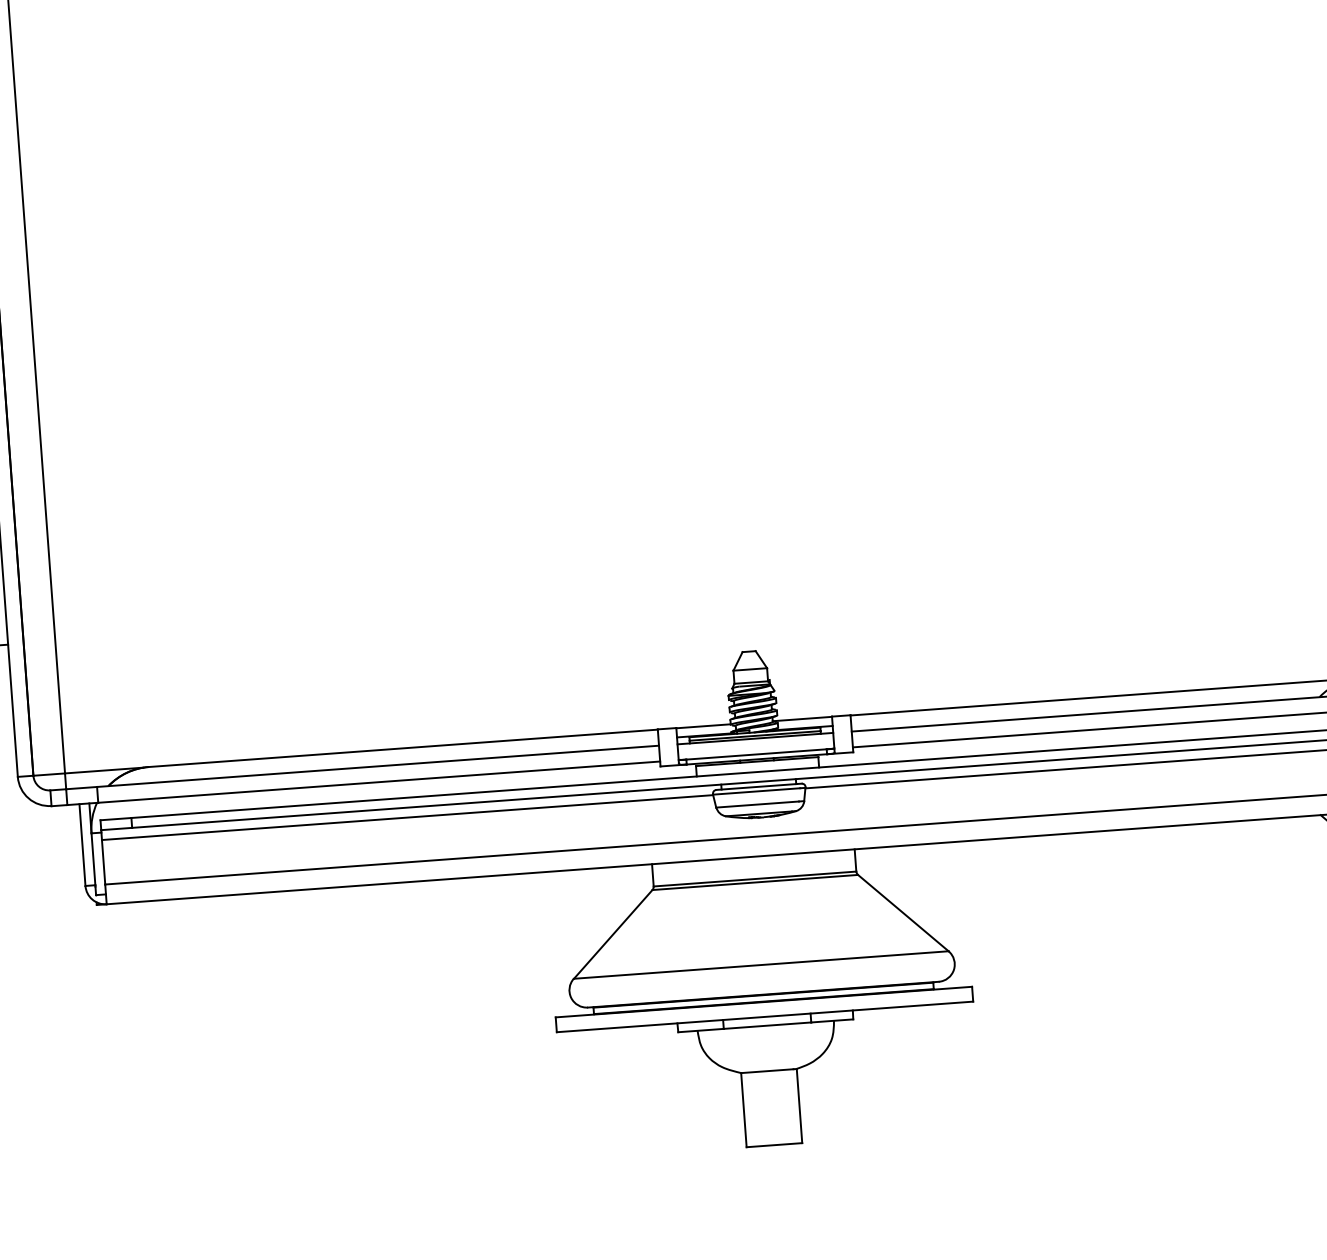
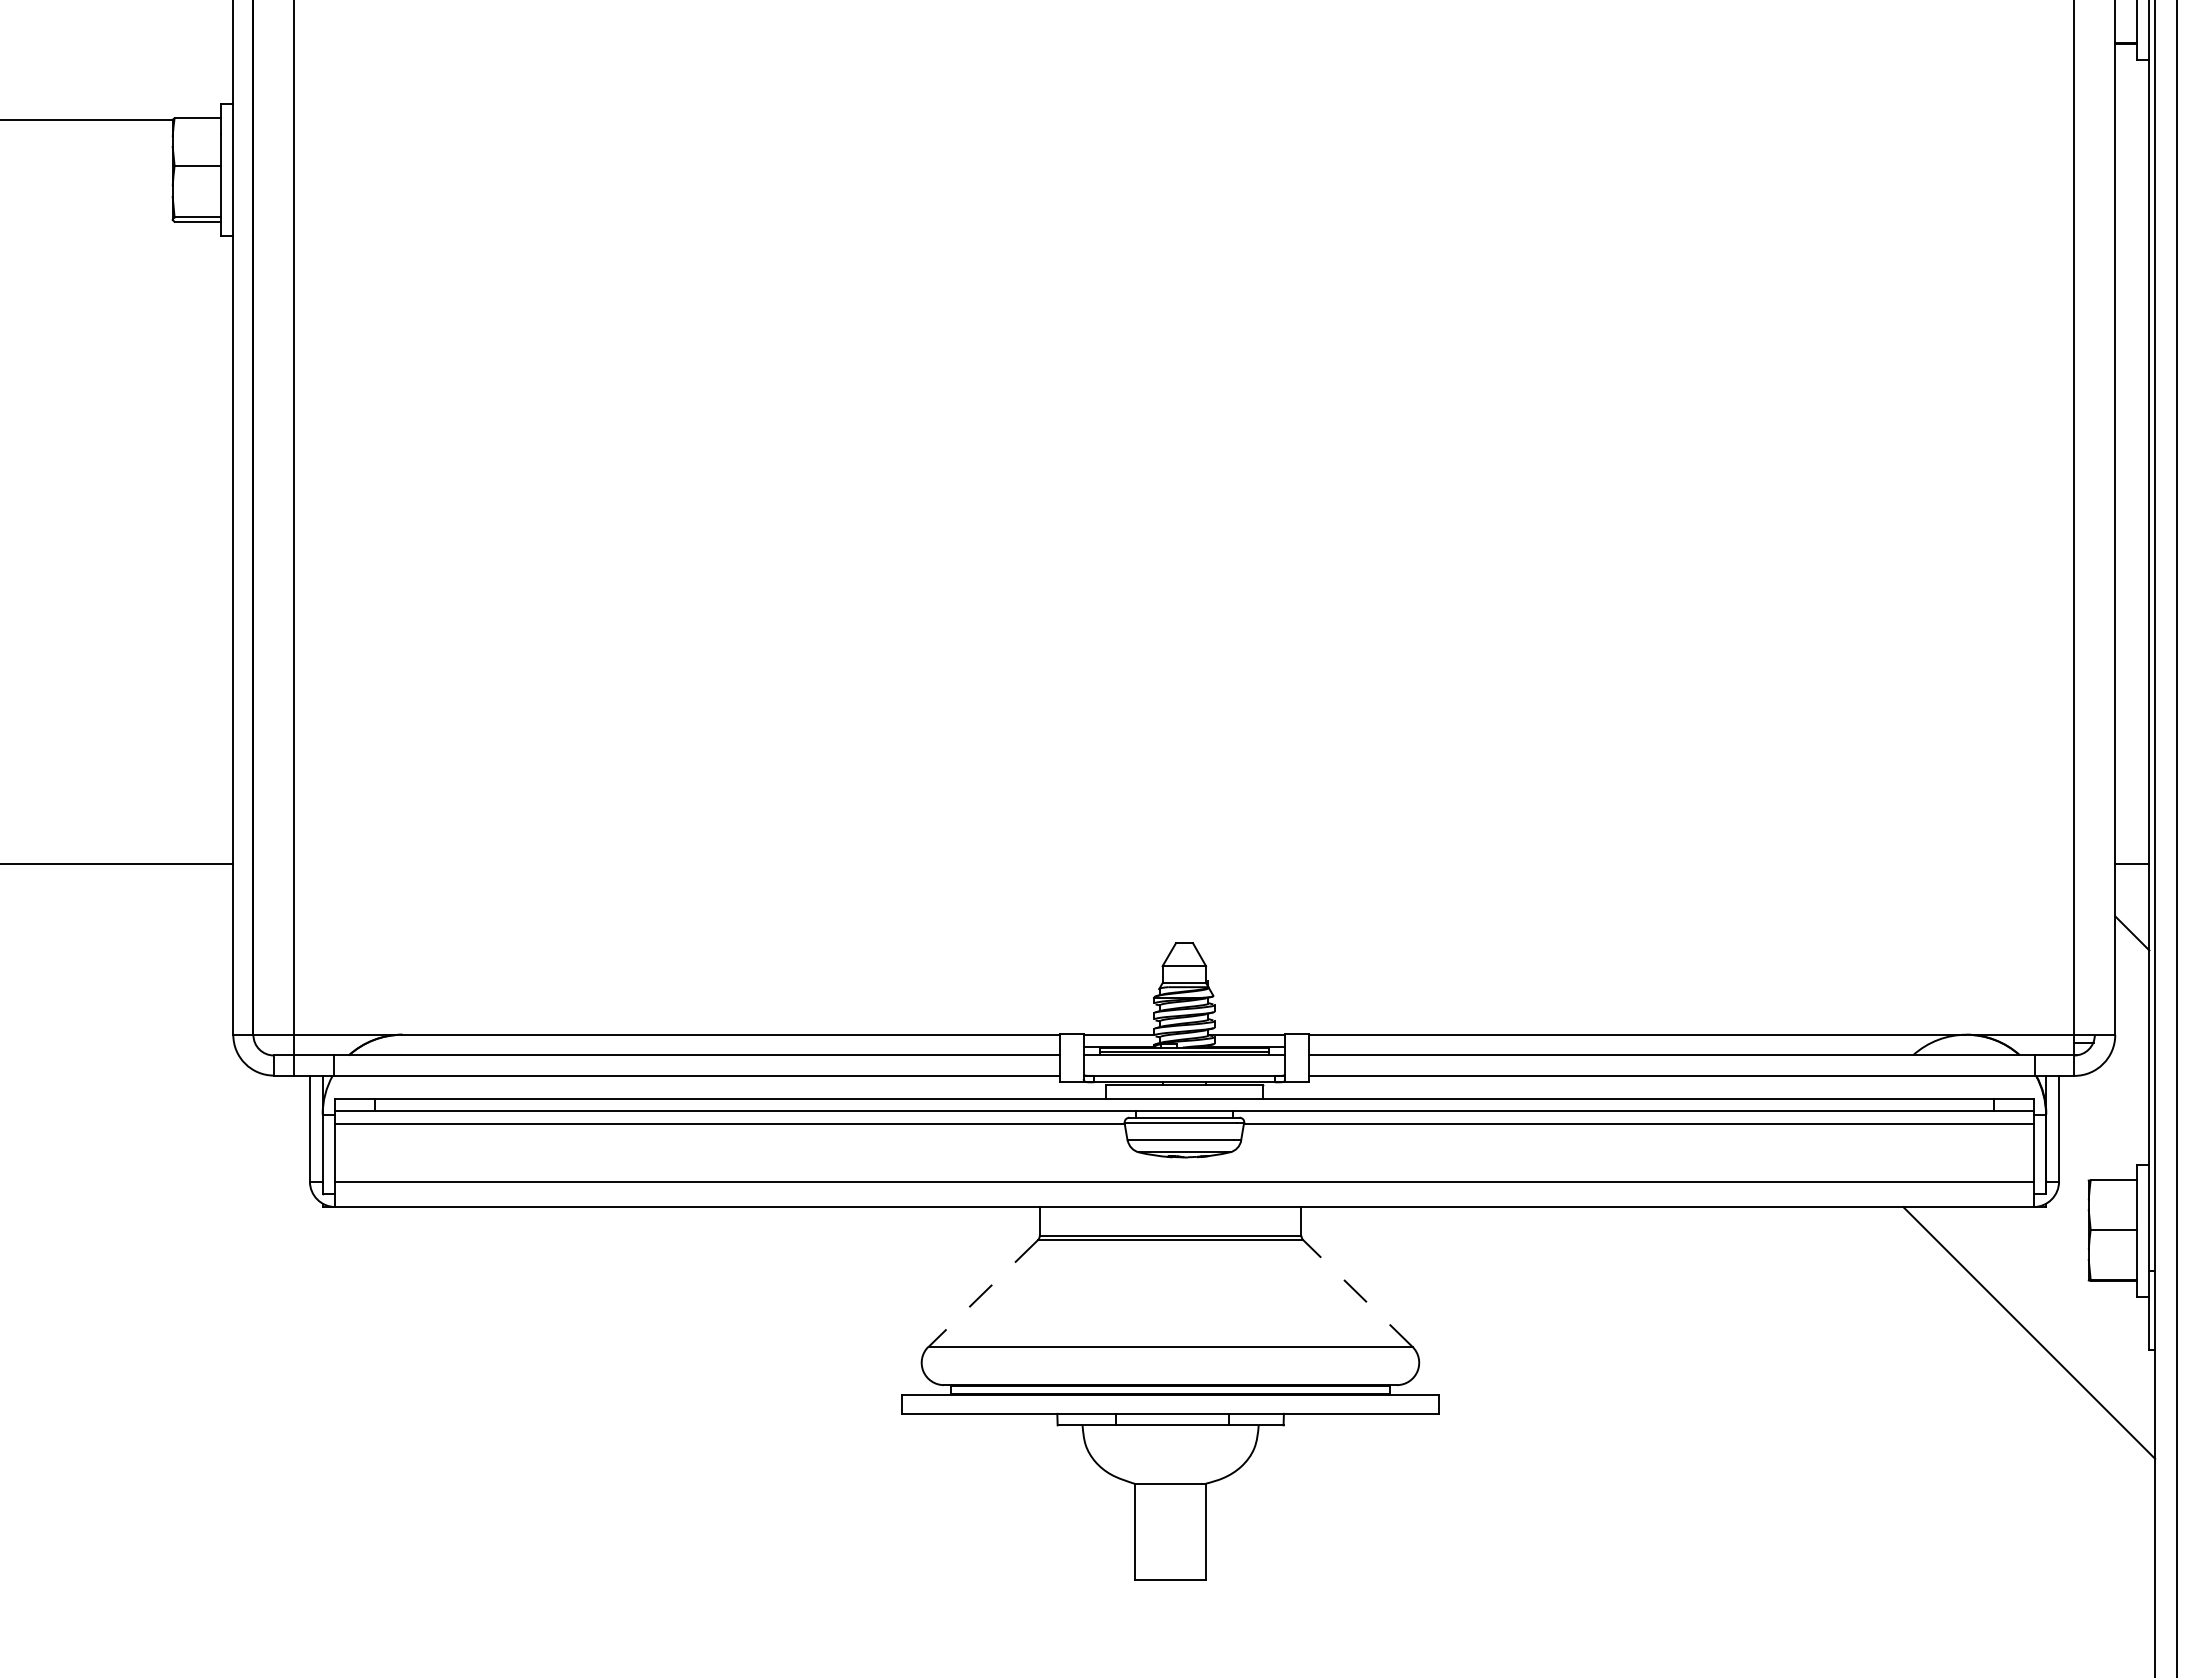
line: (902, 913) -> (1357, 1293), solid -> dashed
line: (612, 934) -> (982, 1293), solid -> dashed

